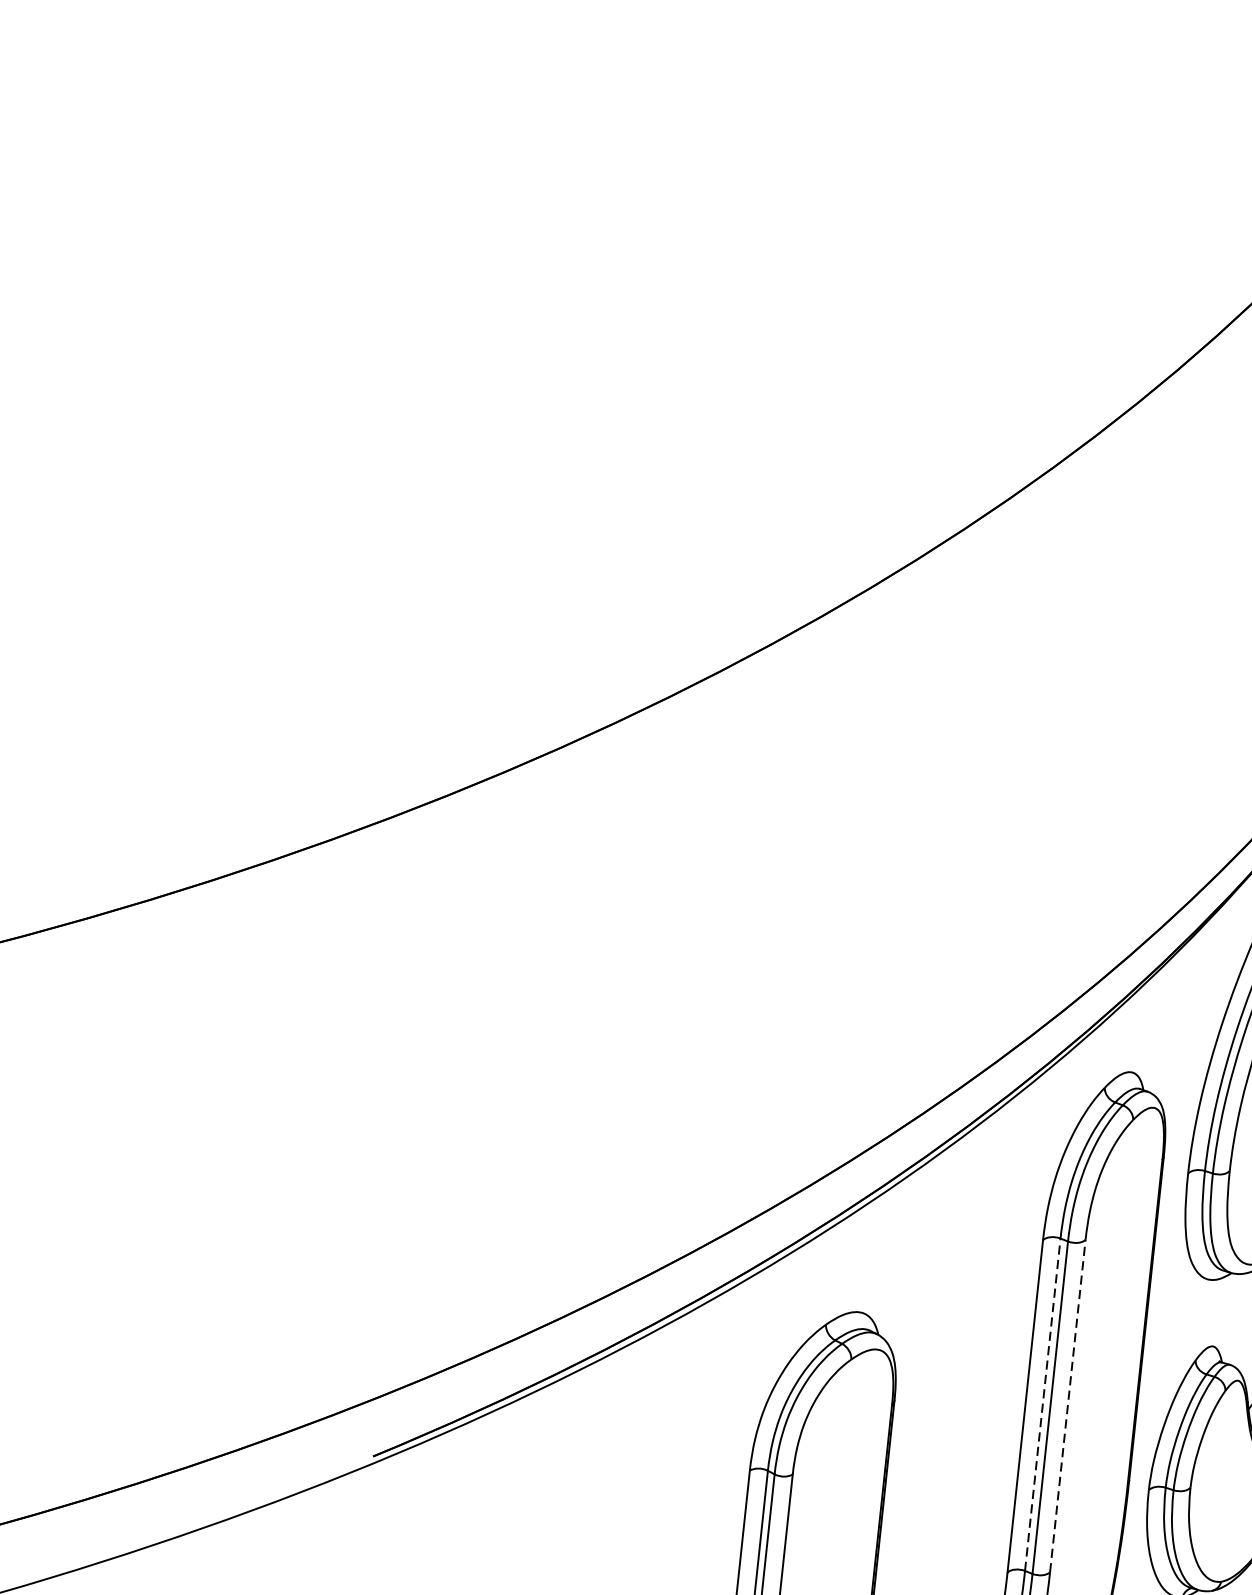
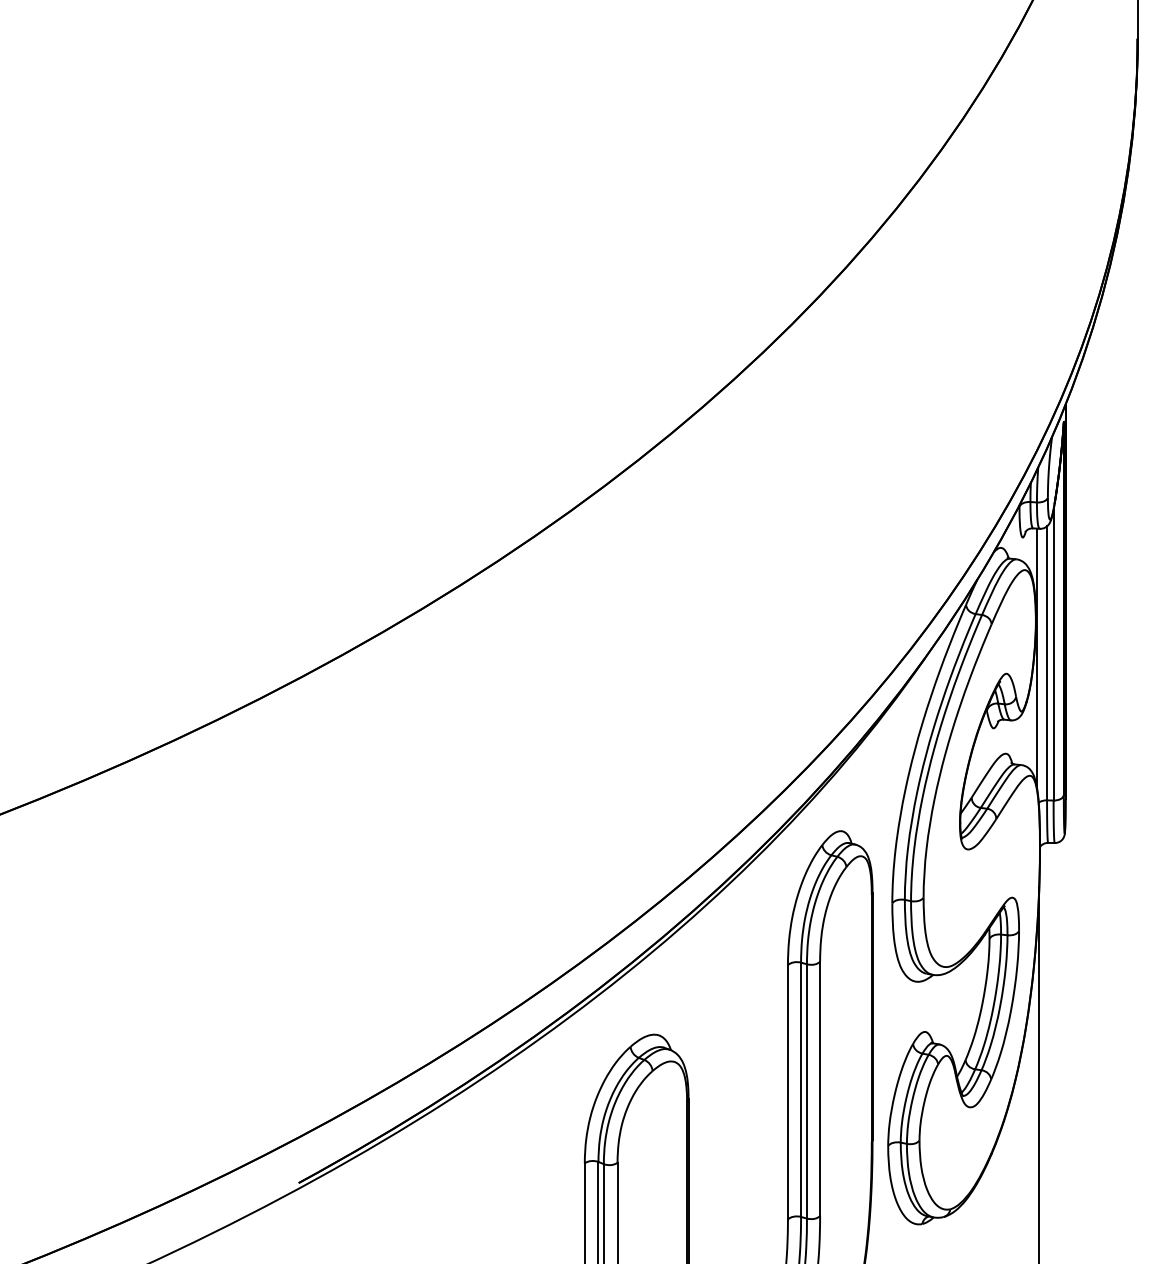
line: (1043, 1404) -> (801, 1089), dashed -> solid
line: (1068, 1405) -> (820, 1088), dashed -> solid

